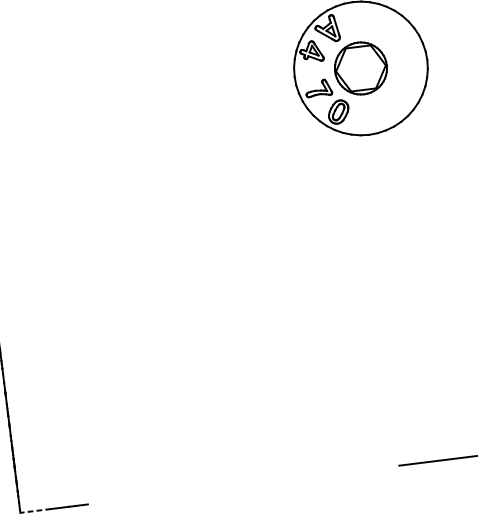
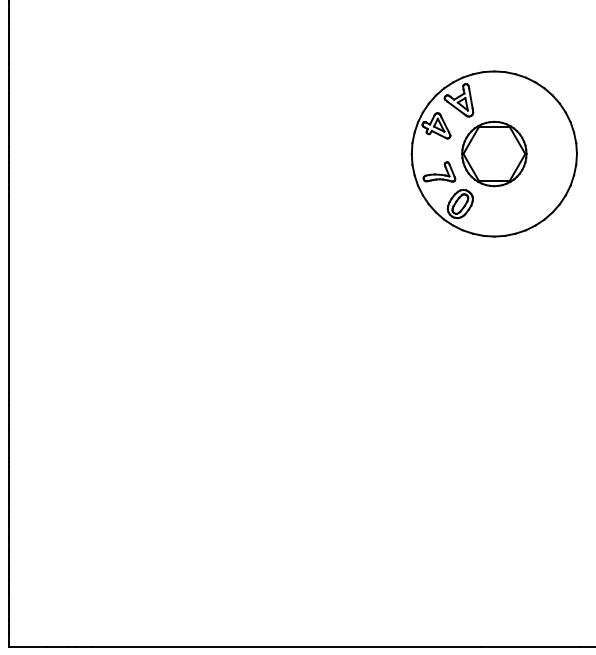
line: (243, 484) -> (286, 646), added
line: (35, 510) -> (27, 646), dashed -> solid

